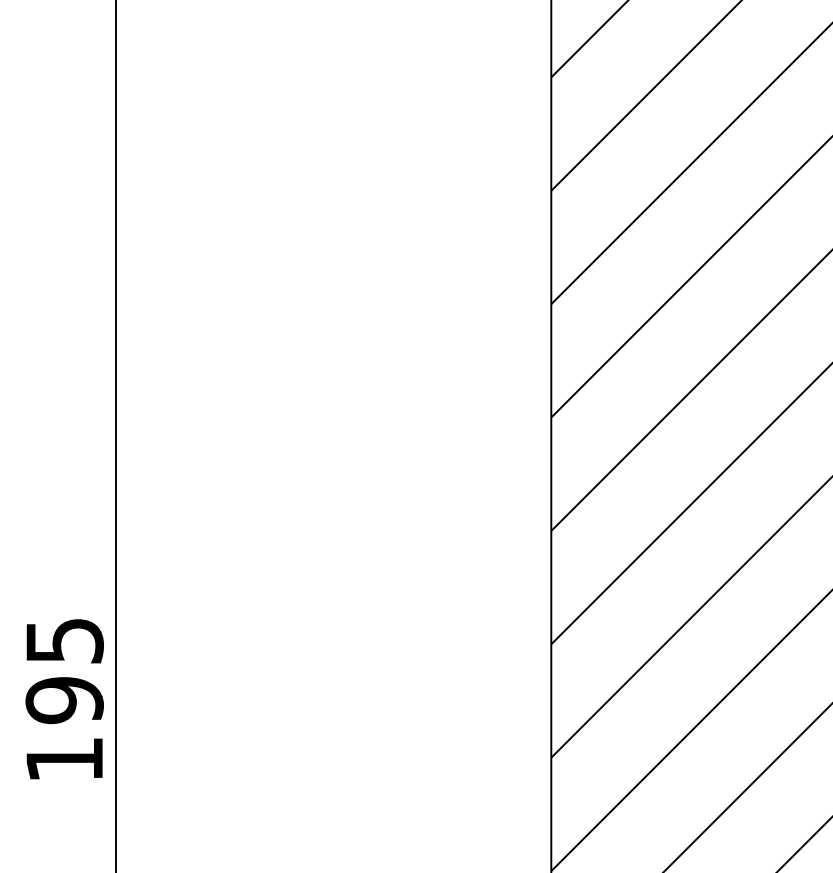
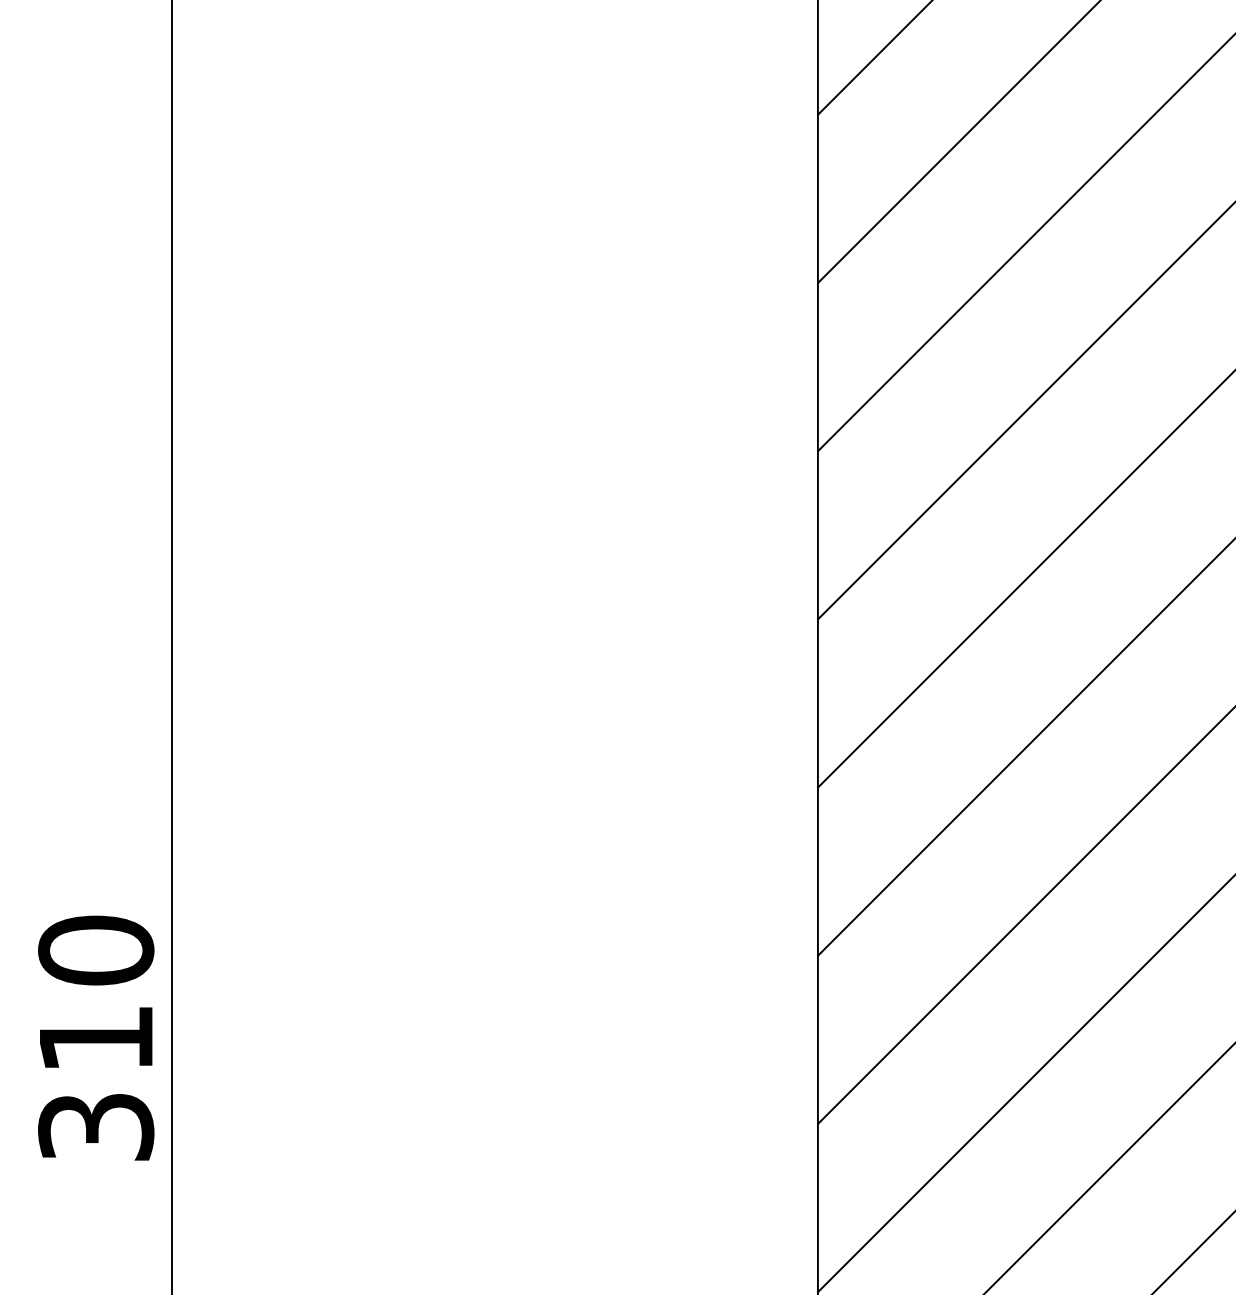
text: (64, 699) -> (95, 1037), 195 -> 310

